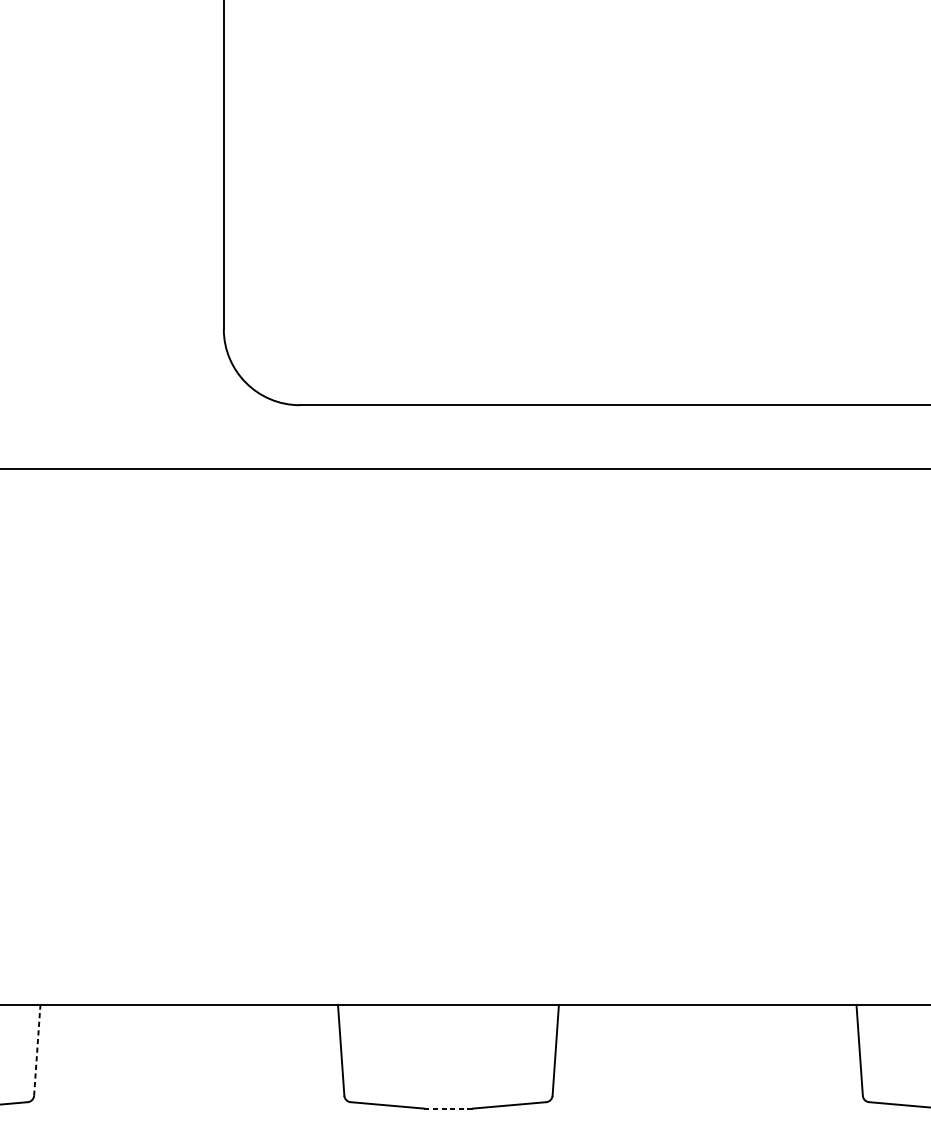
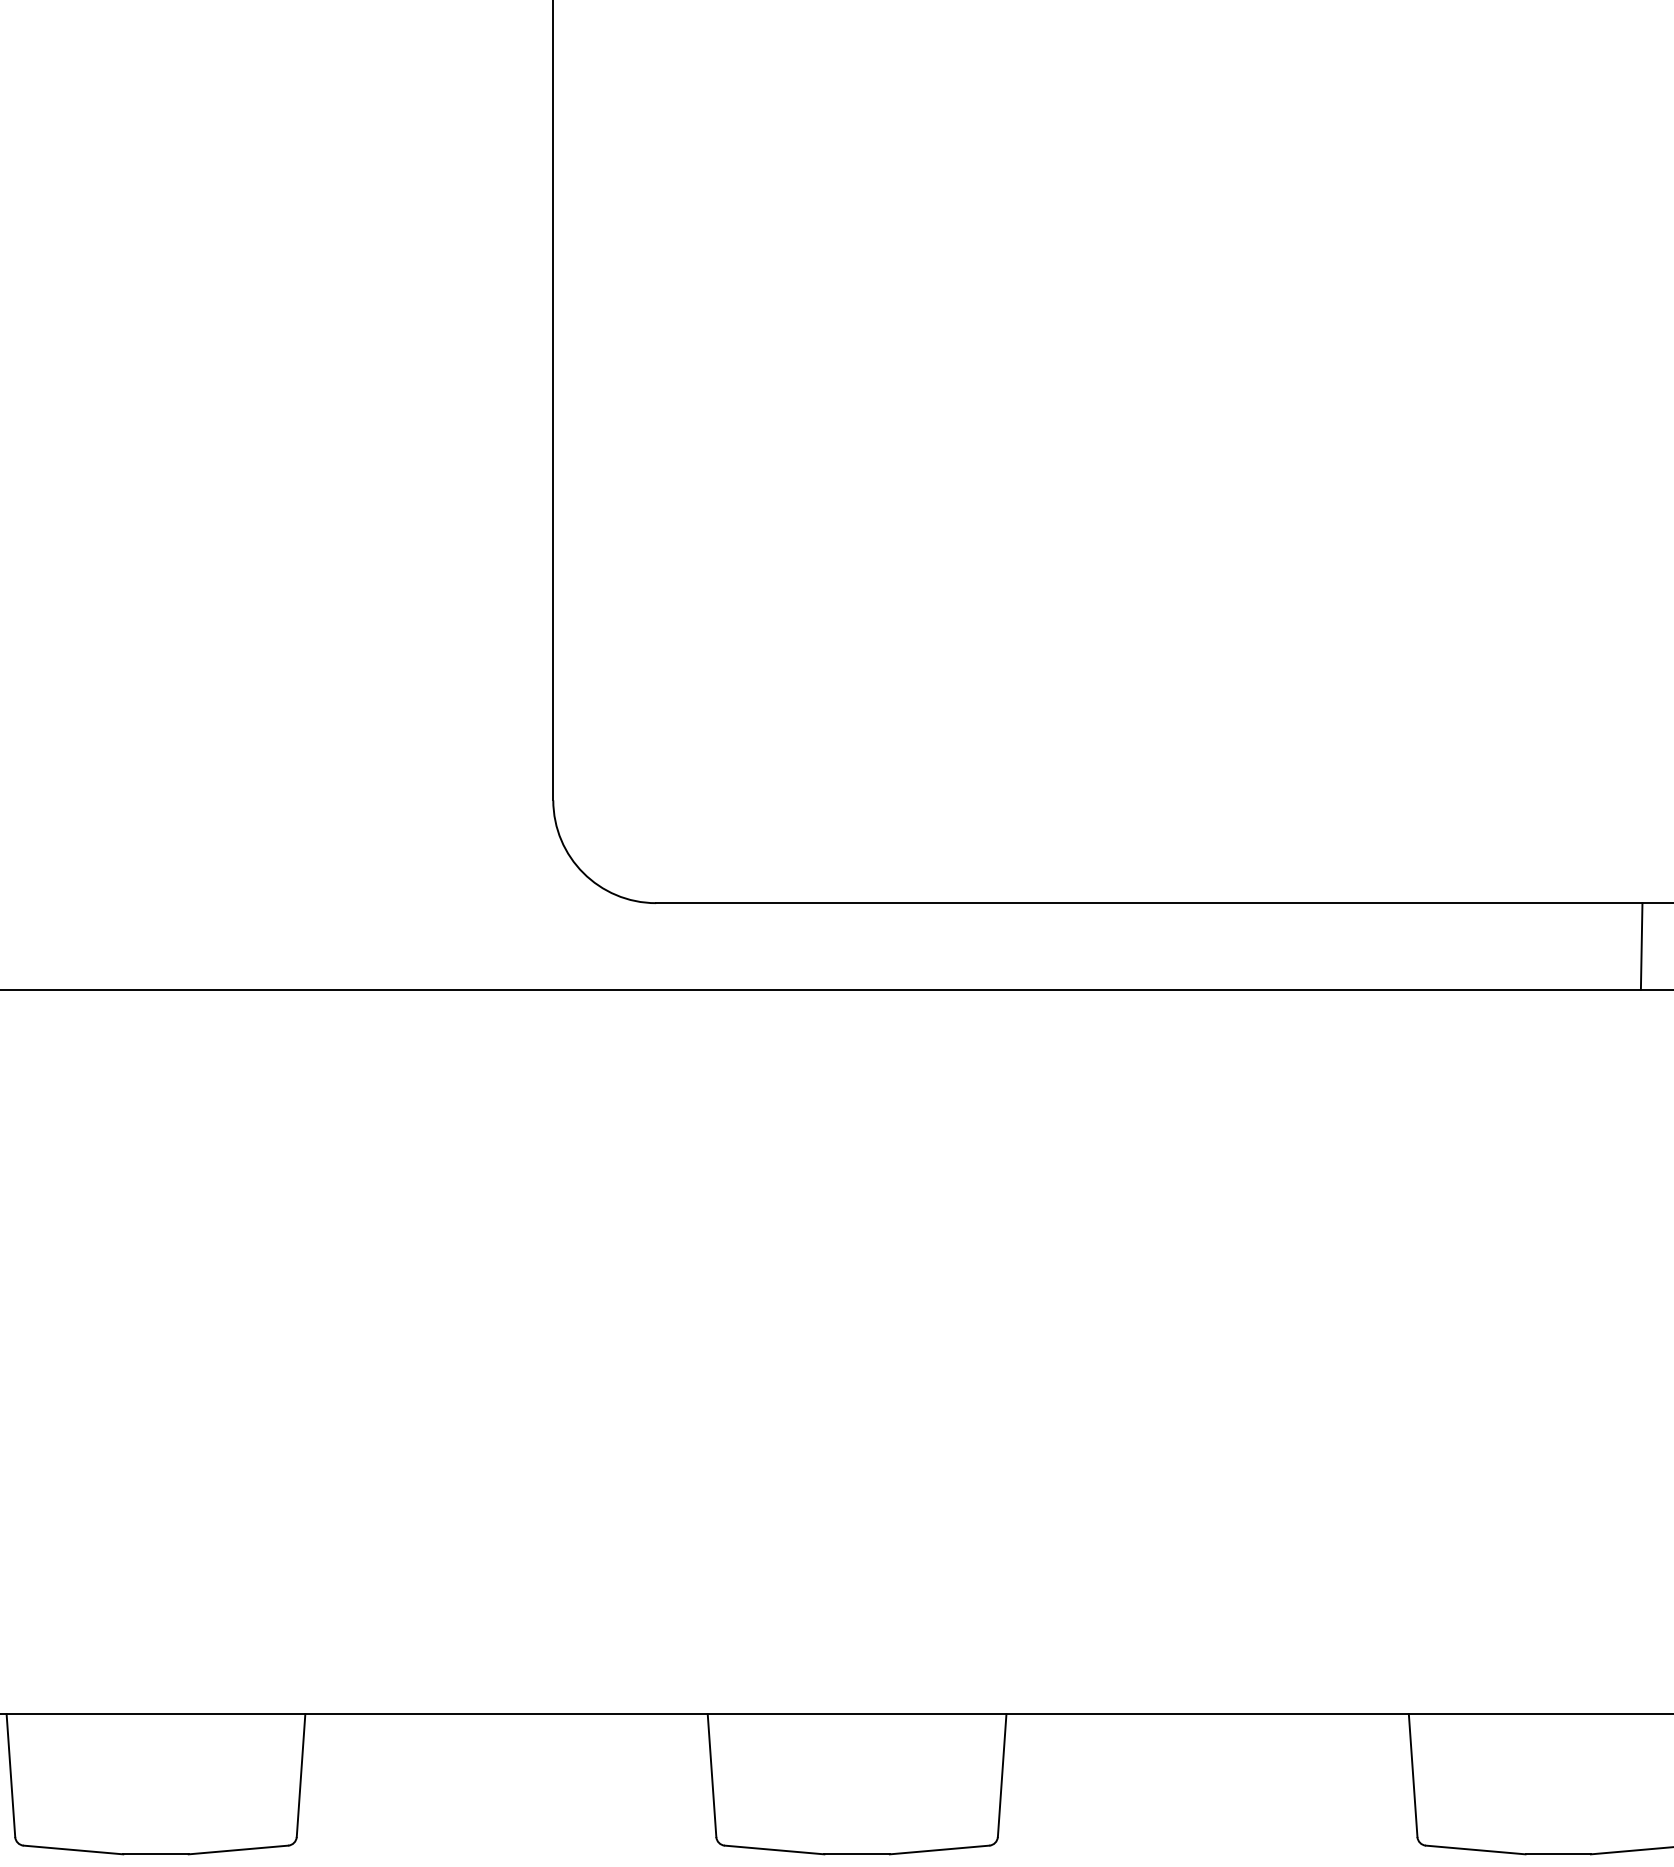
line: (37, 1050) -> (301, 1775), dashed -> solid
line: (448, 1108) -> (857, 1854), dashed -> solid

